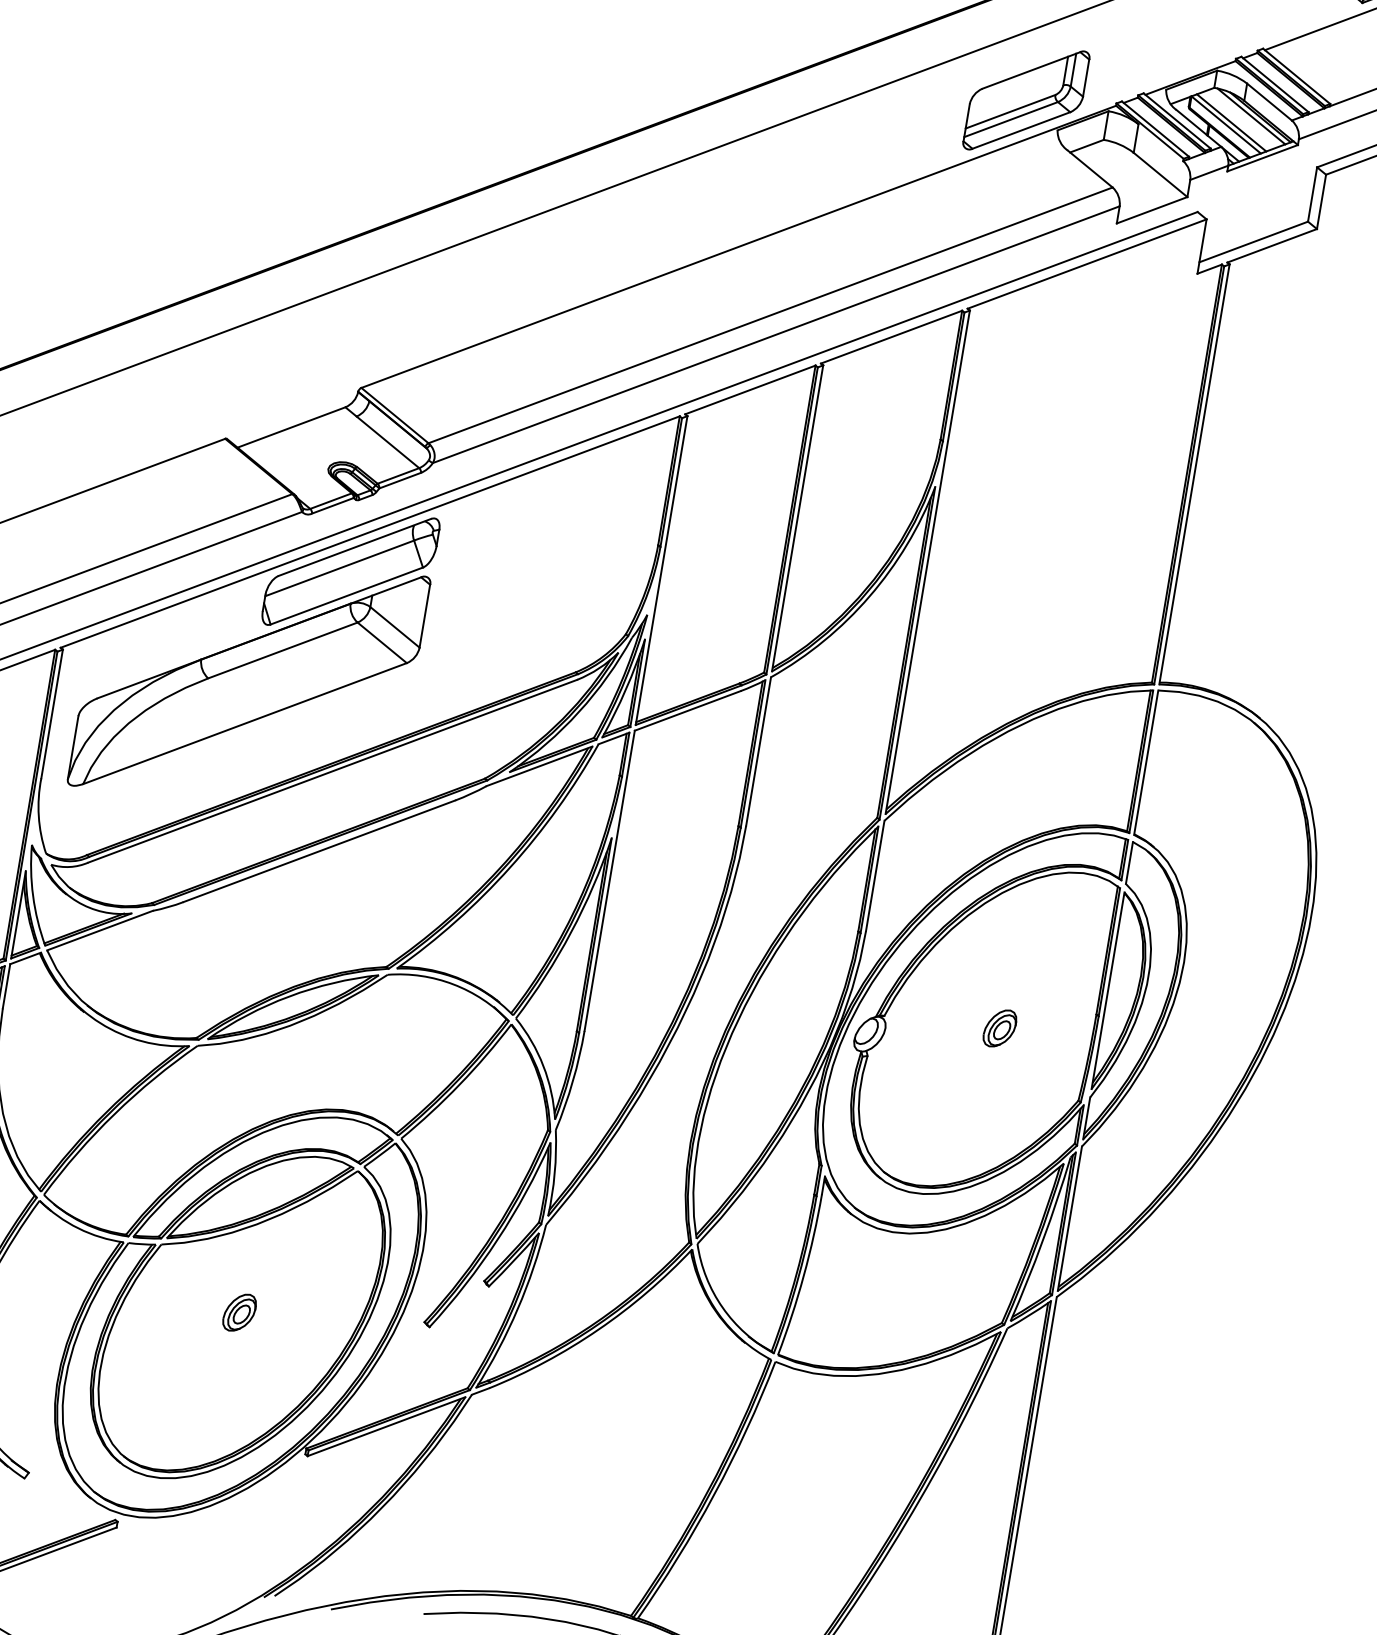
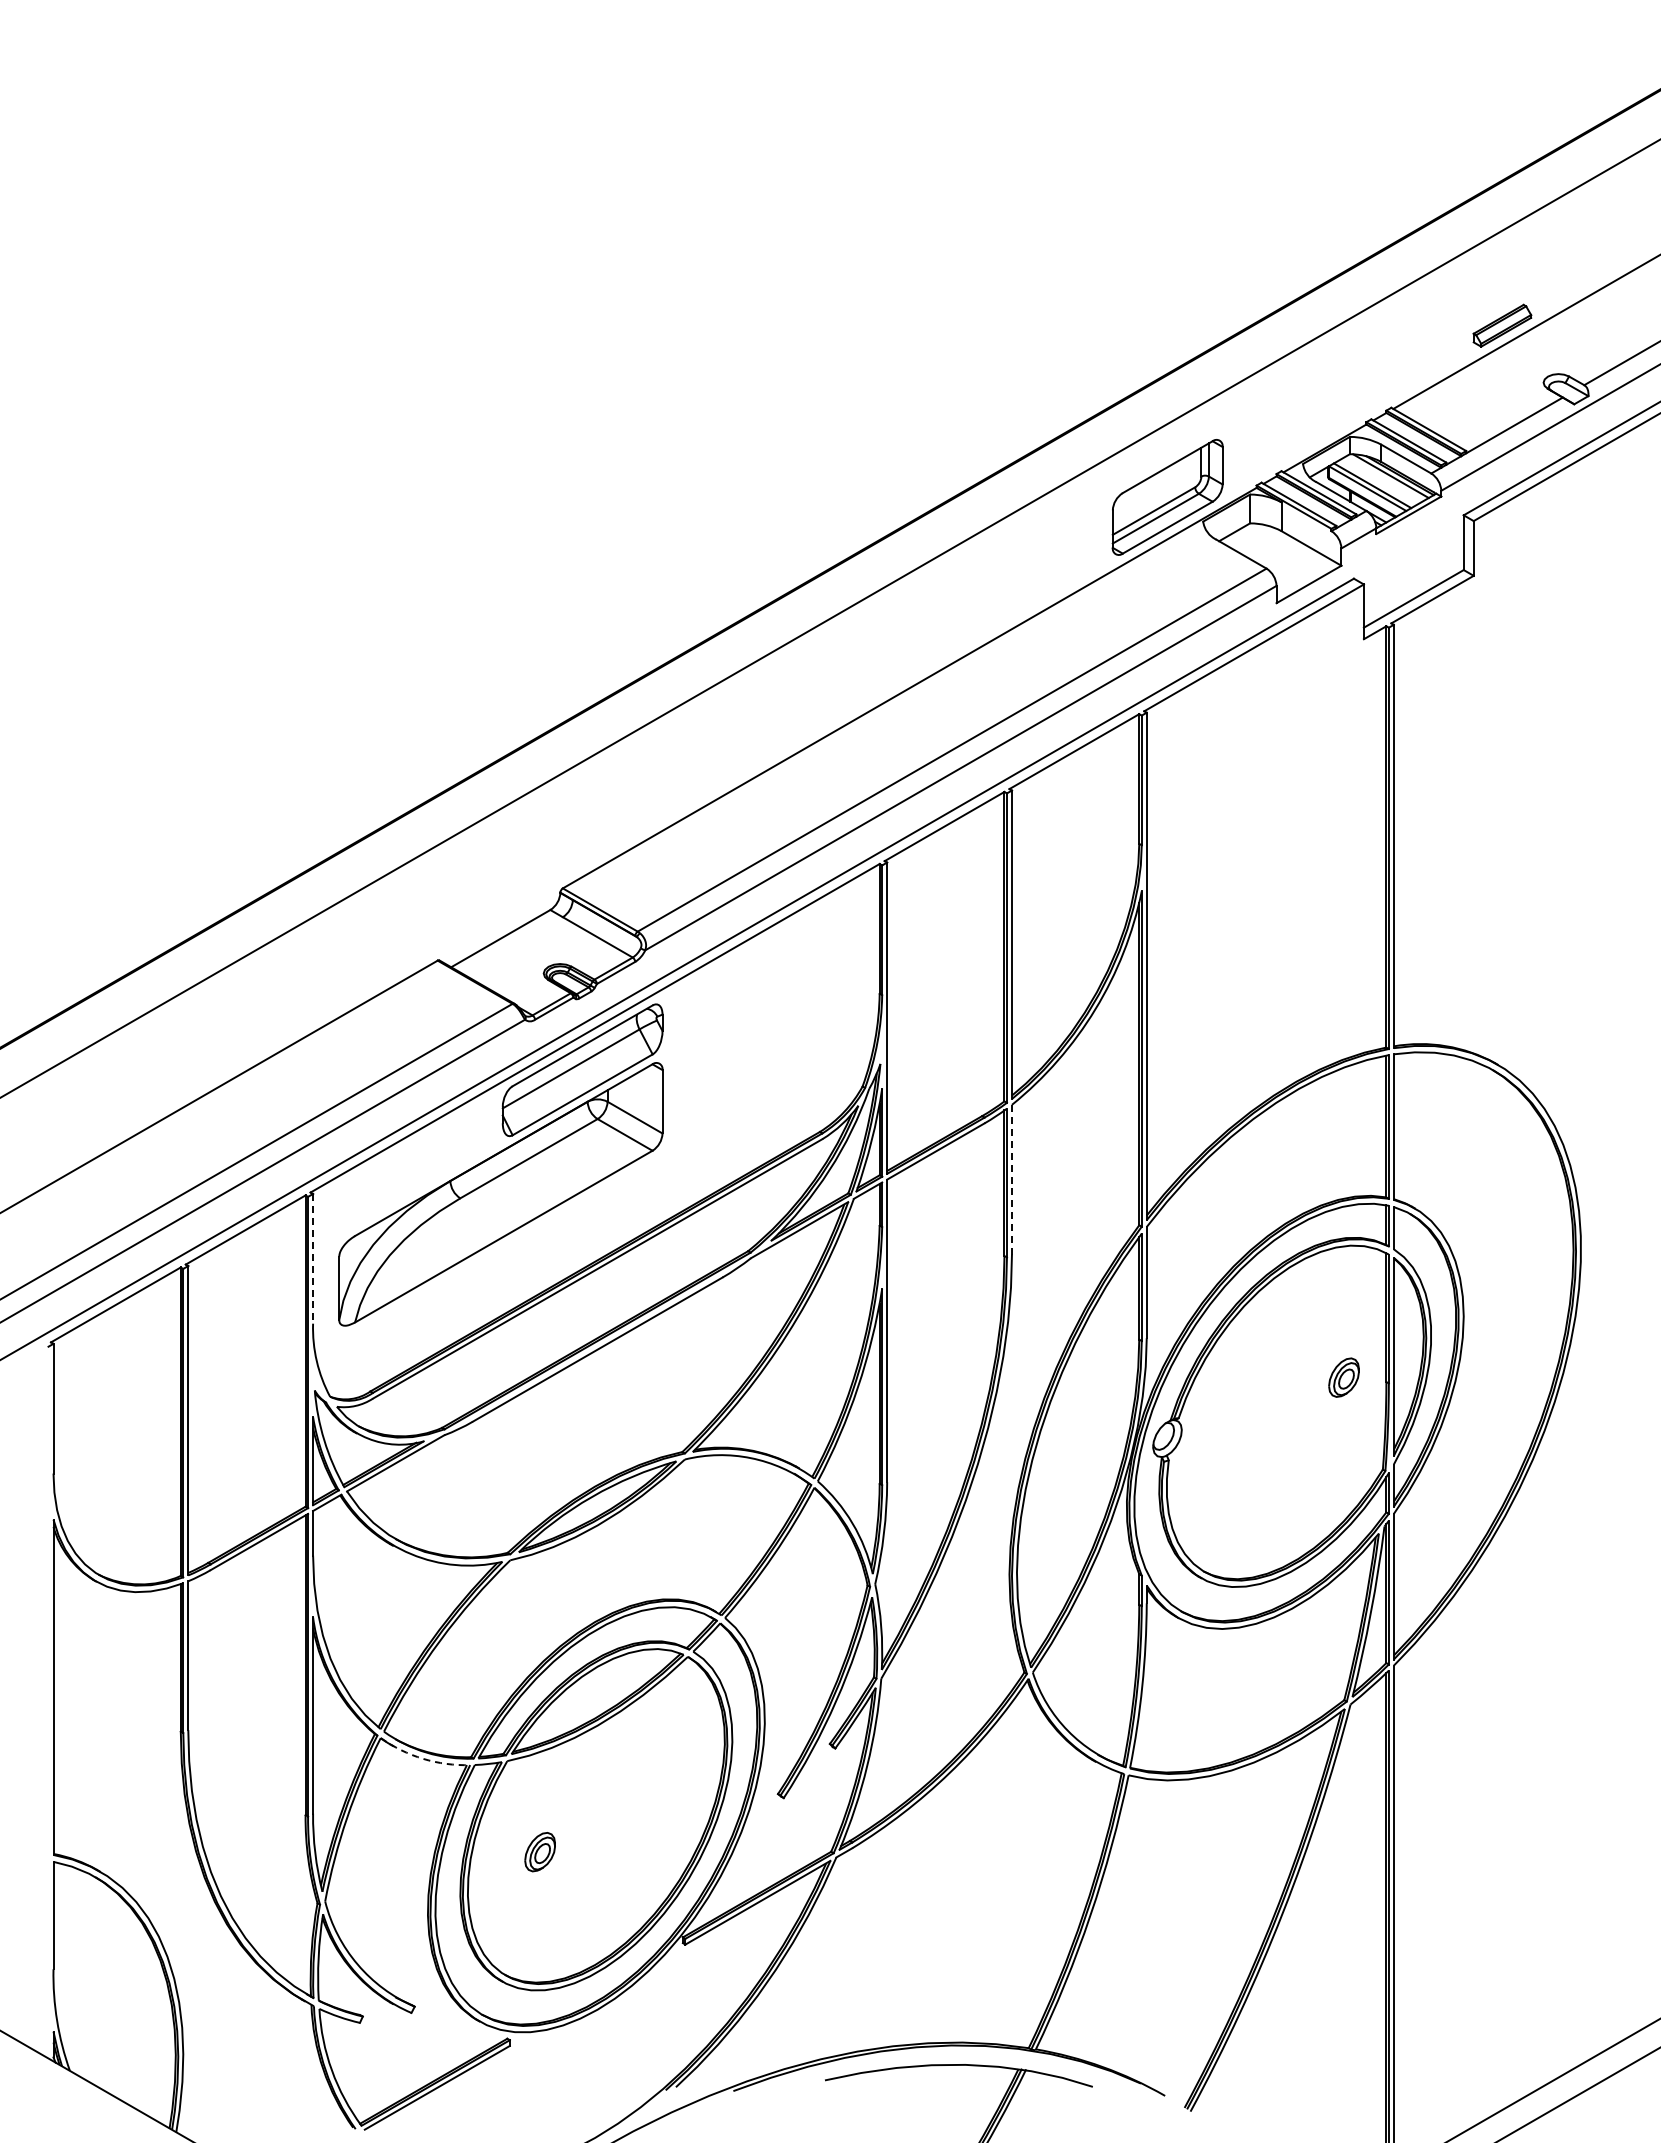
line: (52, 713) -> (313, 1258), solid -> dashed
line: (758, 751) -> (1011, 1179), solid -> dashed
part: (999, 1028) -> (1343, 1377), moved
arc: (78, 1228) -> (423, 1758), solid -> dashed
part: (238, 1312) -> (539, 1852), moved

